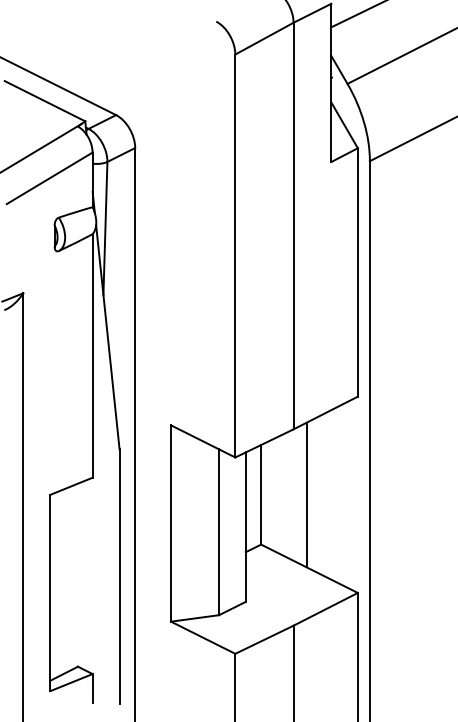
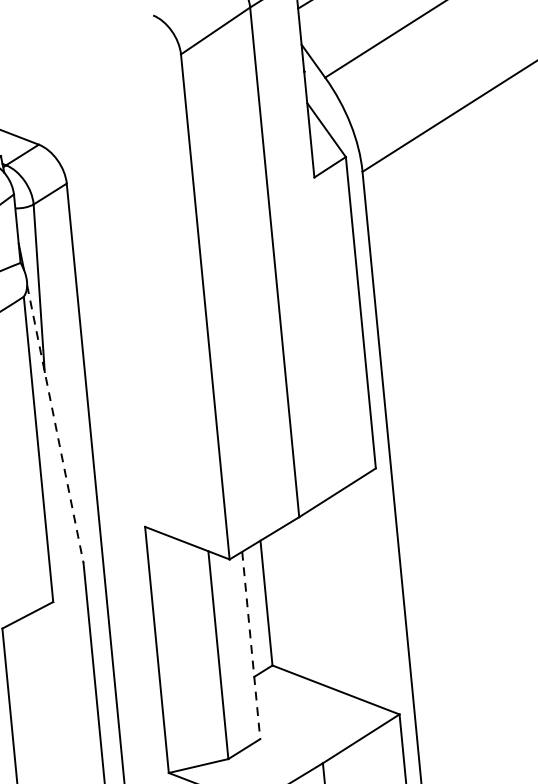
line: (107, 337) -> (54, 424), solid -> dashed
line: (306, 494) -> (323, 597), removed
line: (245, 527) -> (250, 645), solid -> dashed

